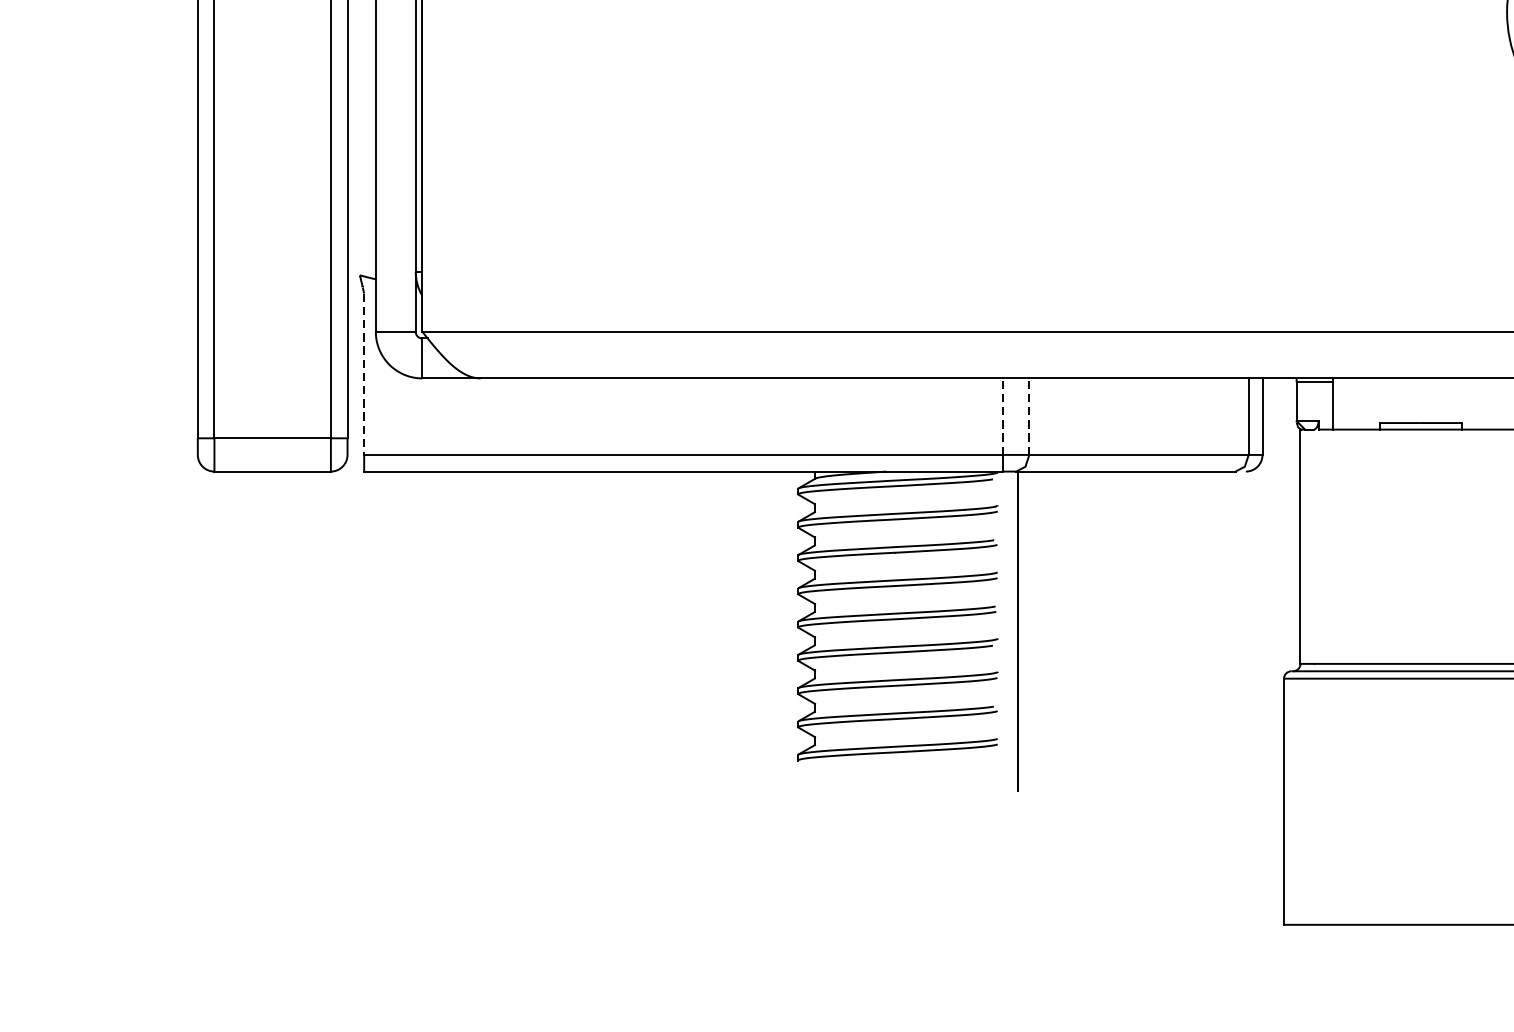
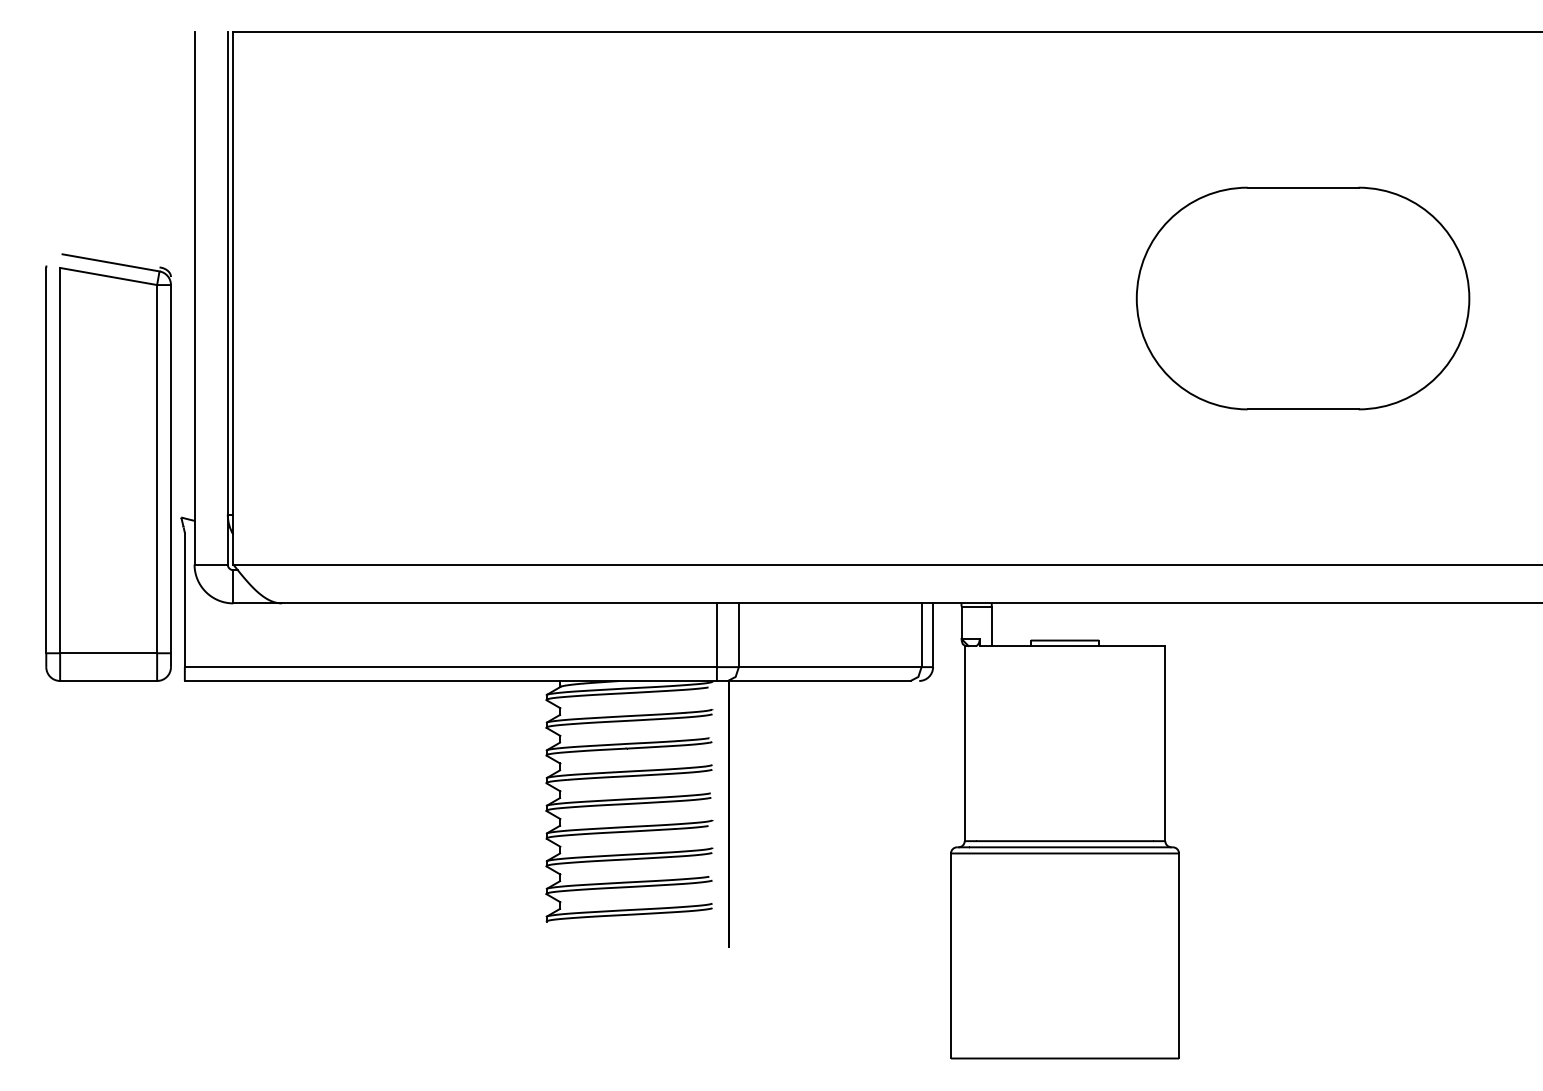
line: (363, 374) -> (184, 600), dashed -> solid
line: (1002, 416) -> (716, 635), dashed -> solid
line: (1028, 416) -> (738, 635), dashed -> solid

